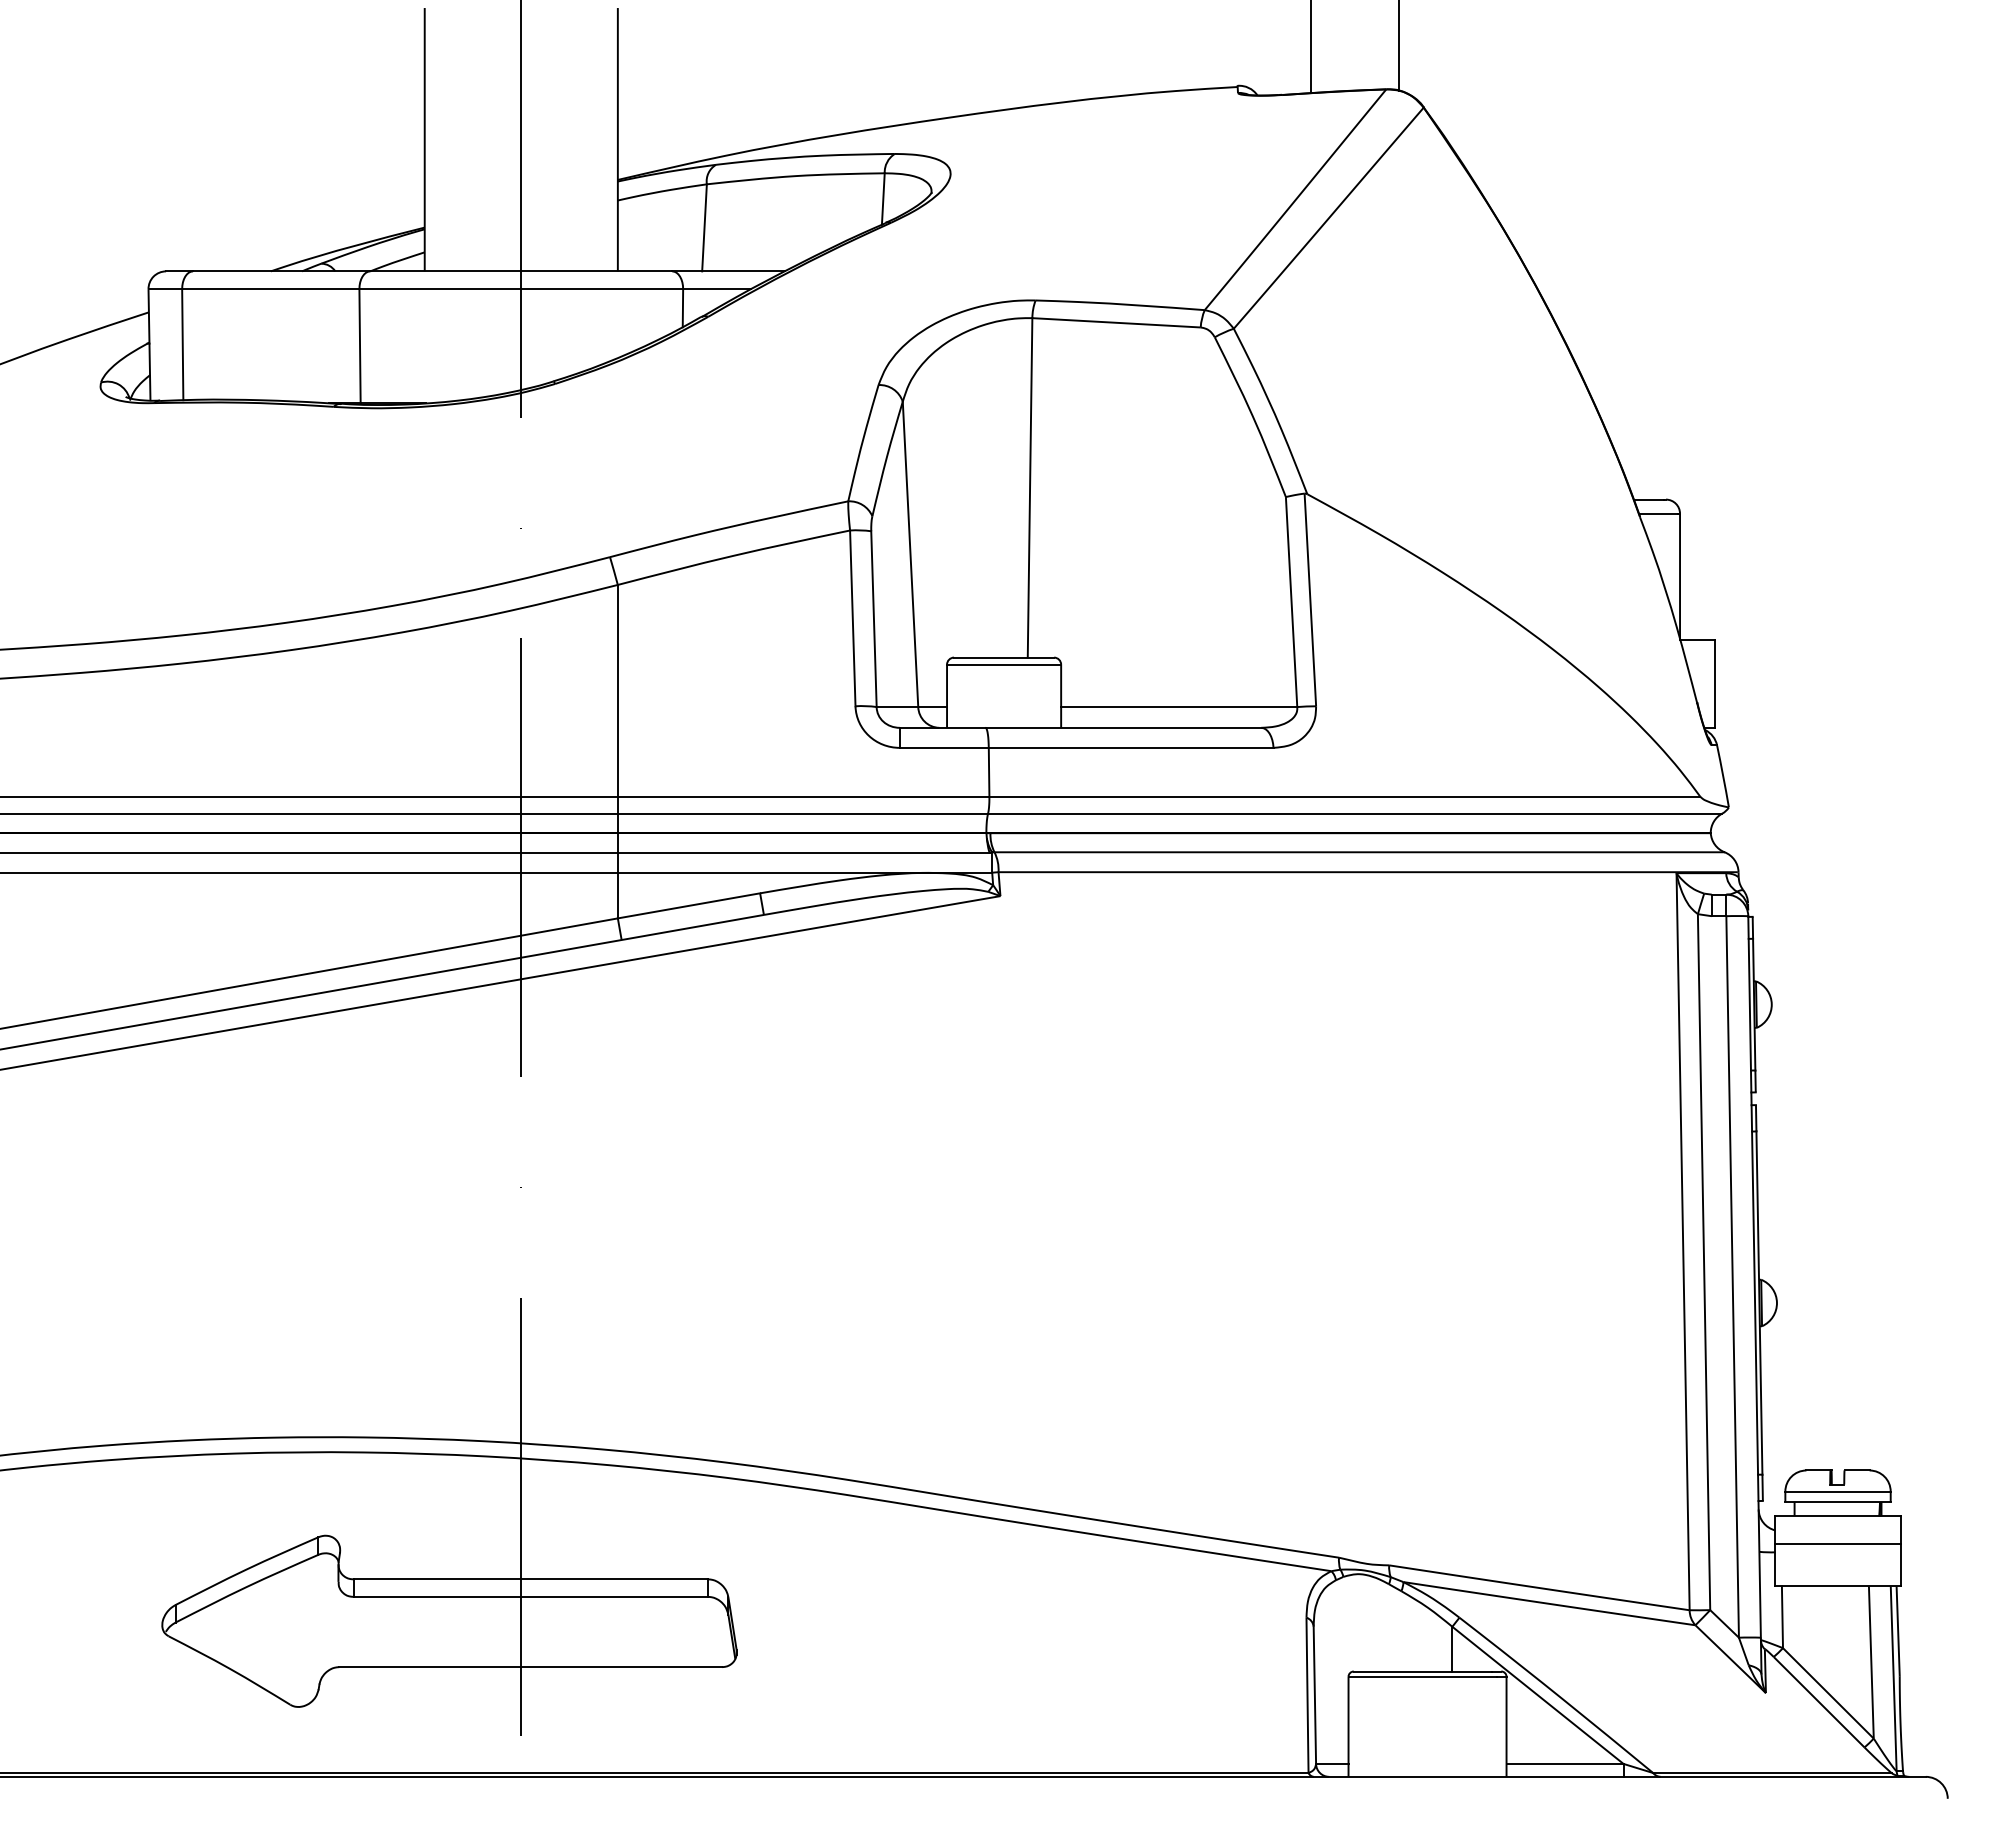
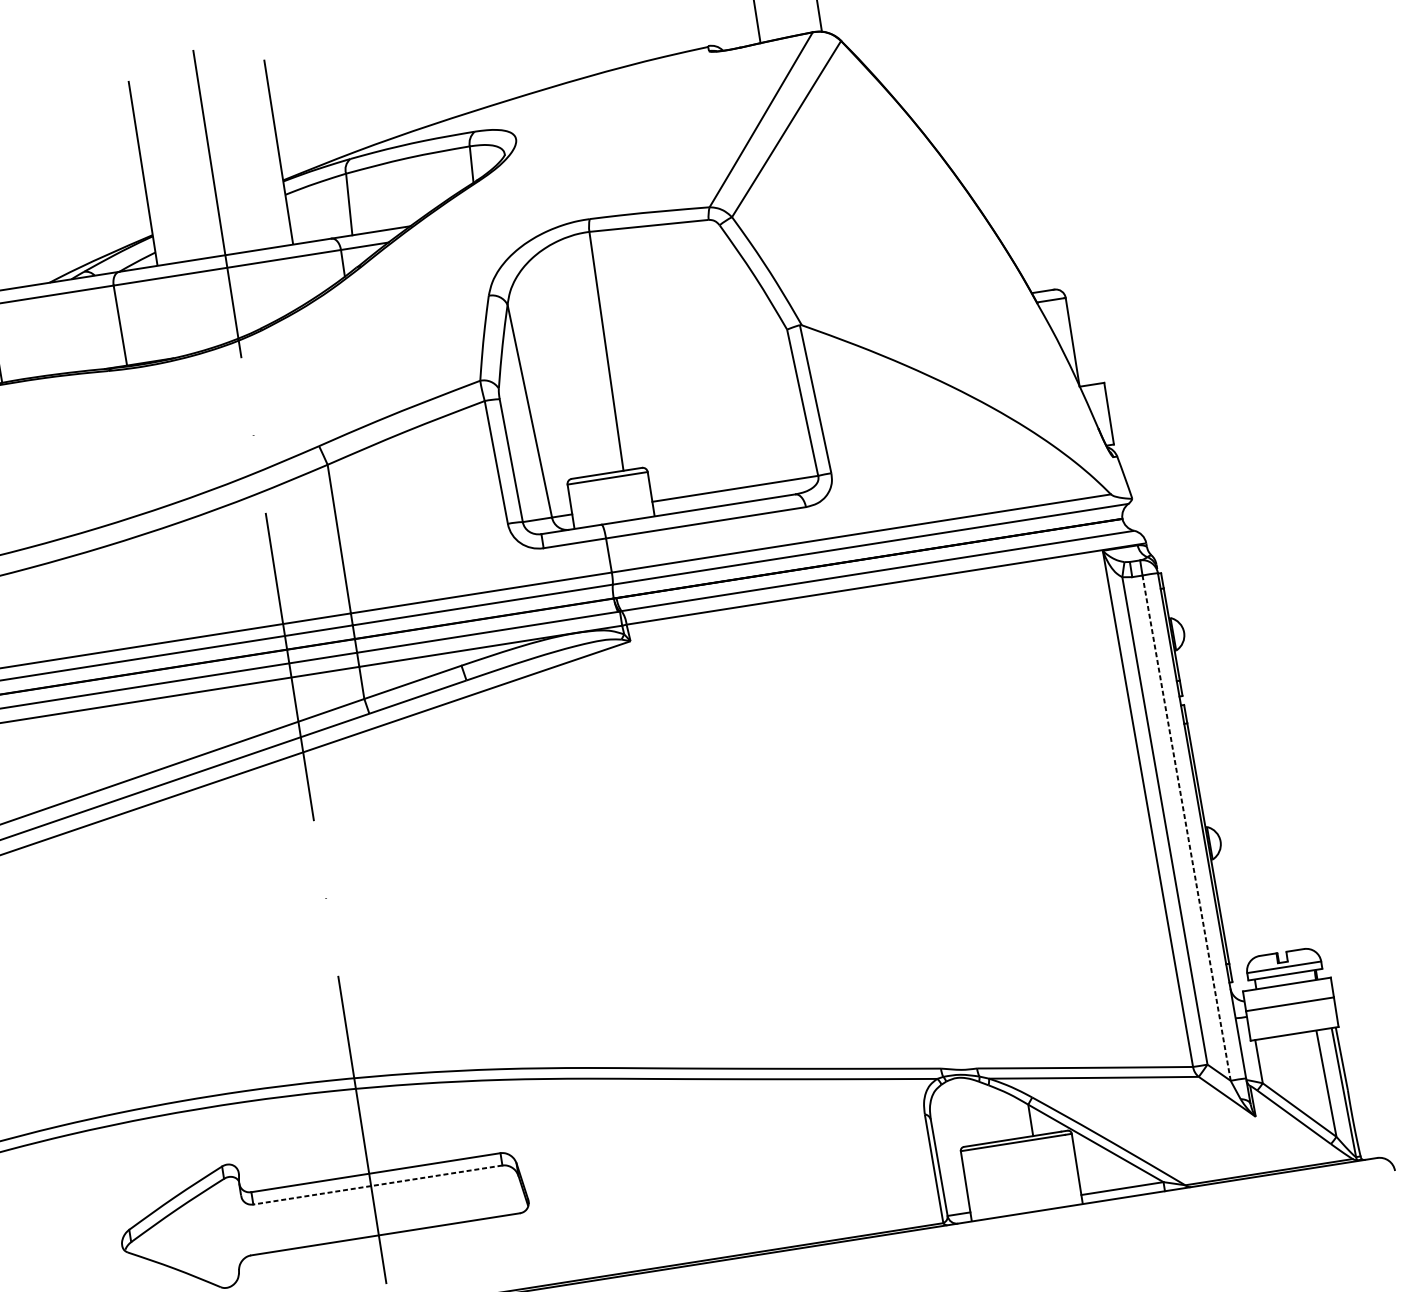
line: (1732, 1276) -> (1186, 827), solid -> dashed
line: (530, 1596) -> (377, 1184), solid -> dashed

